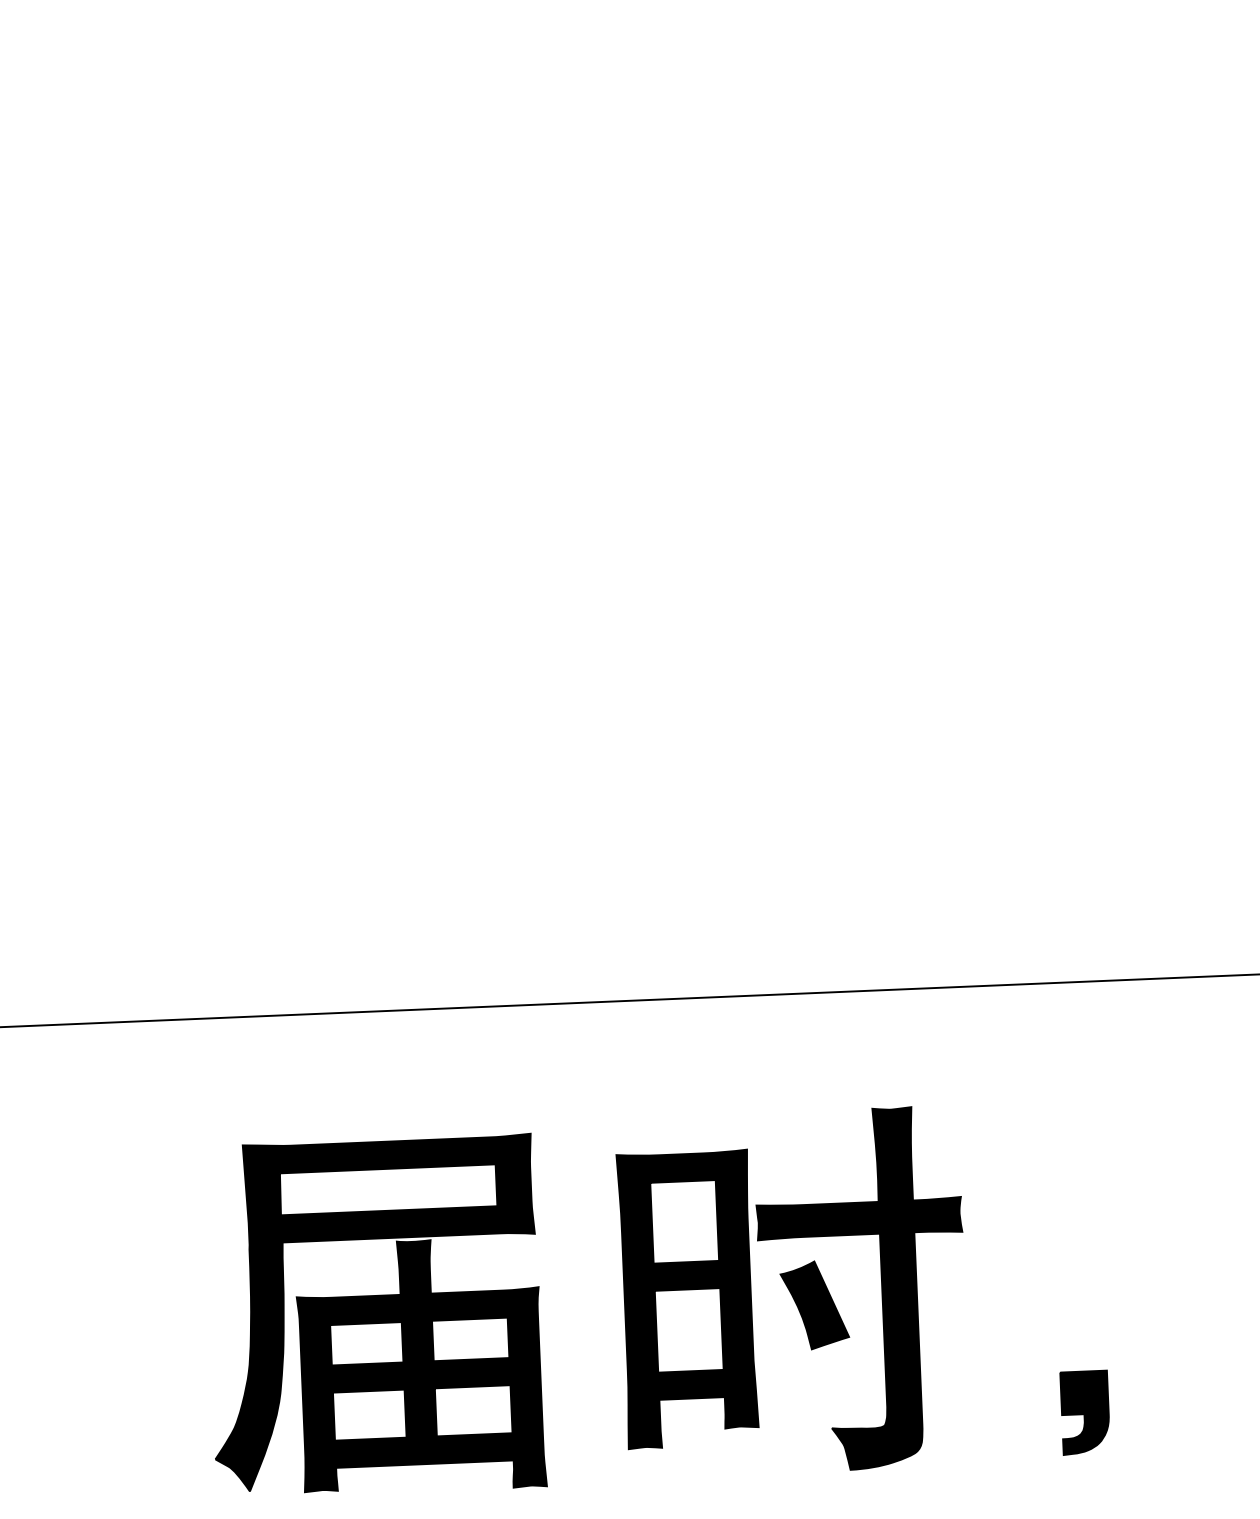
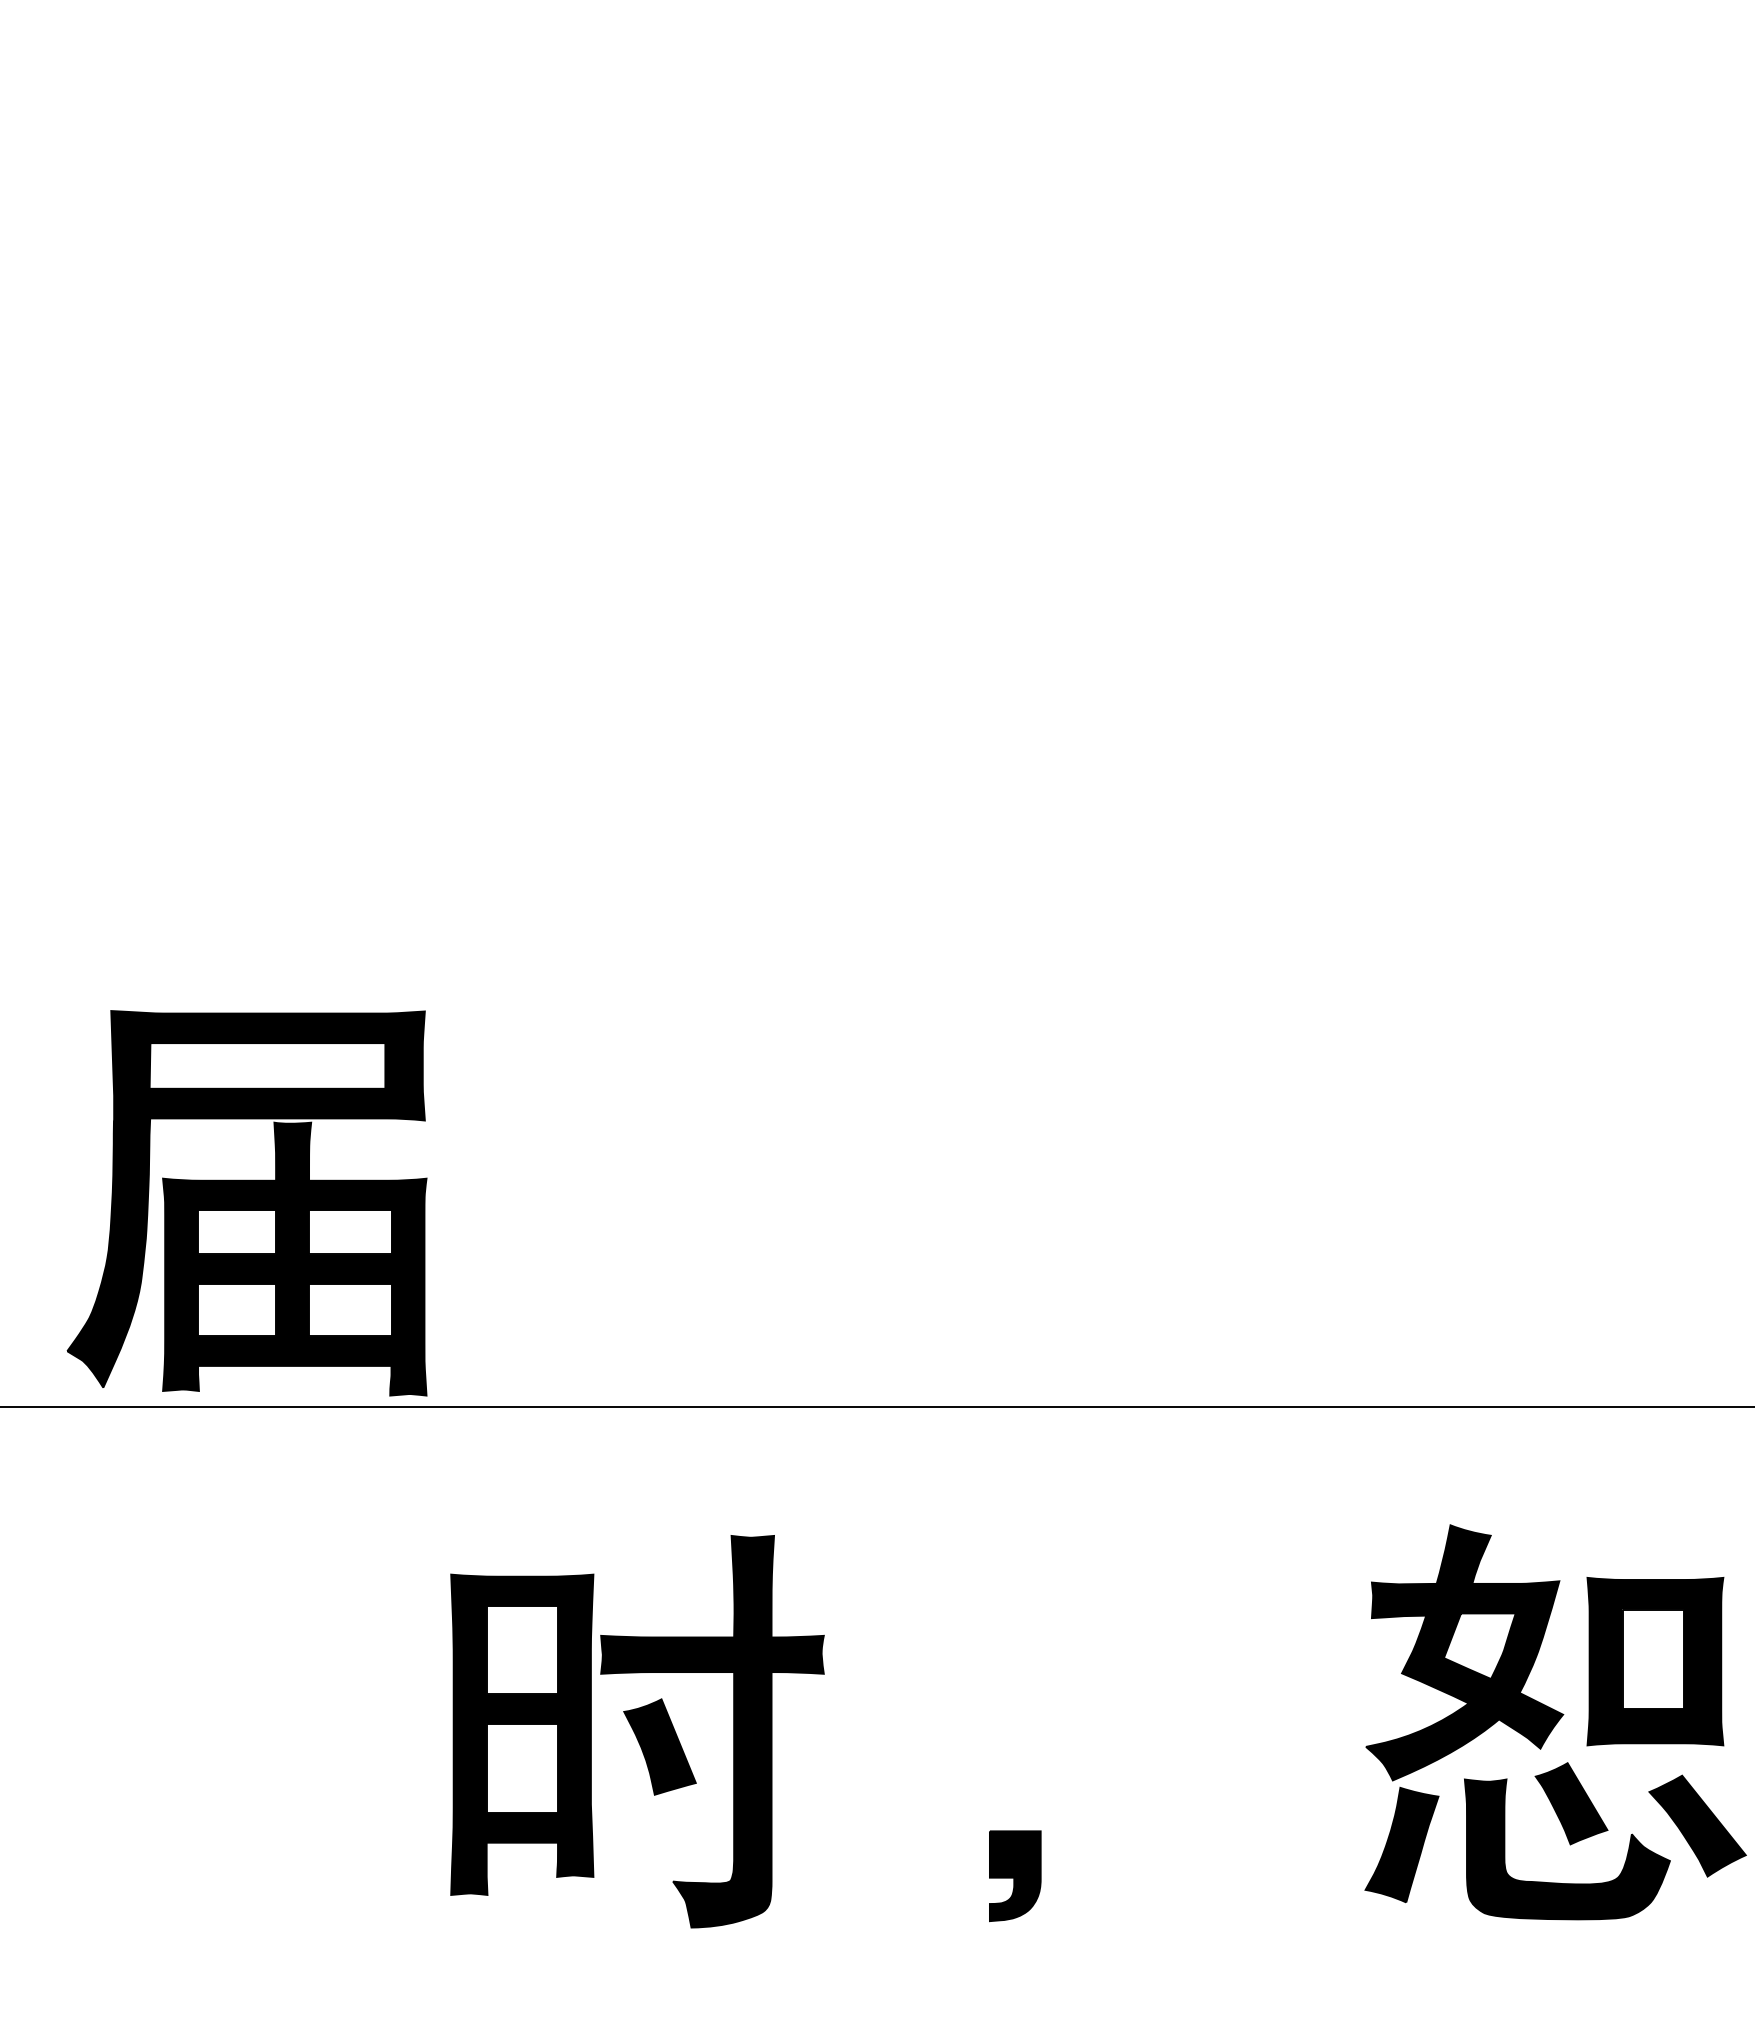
part: (793, 1291) -> (637, 1731), moved
part: (374, 1316) -> (246, 1203), moved

